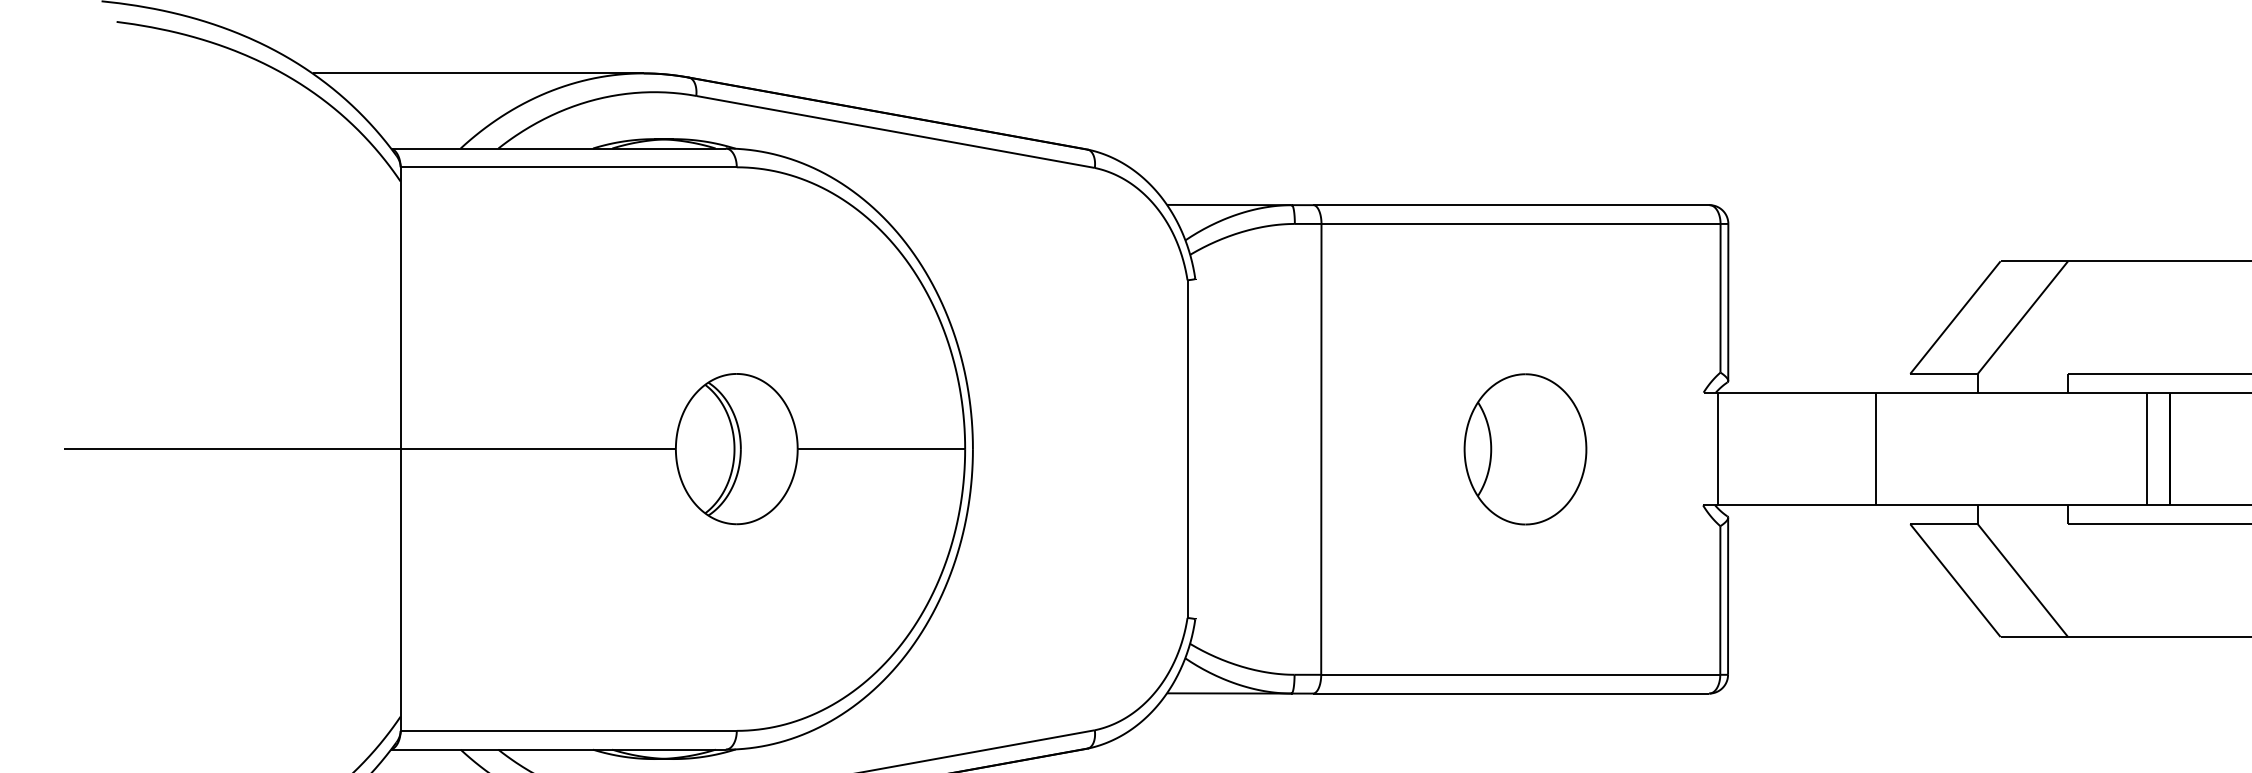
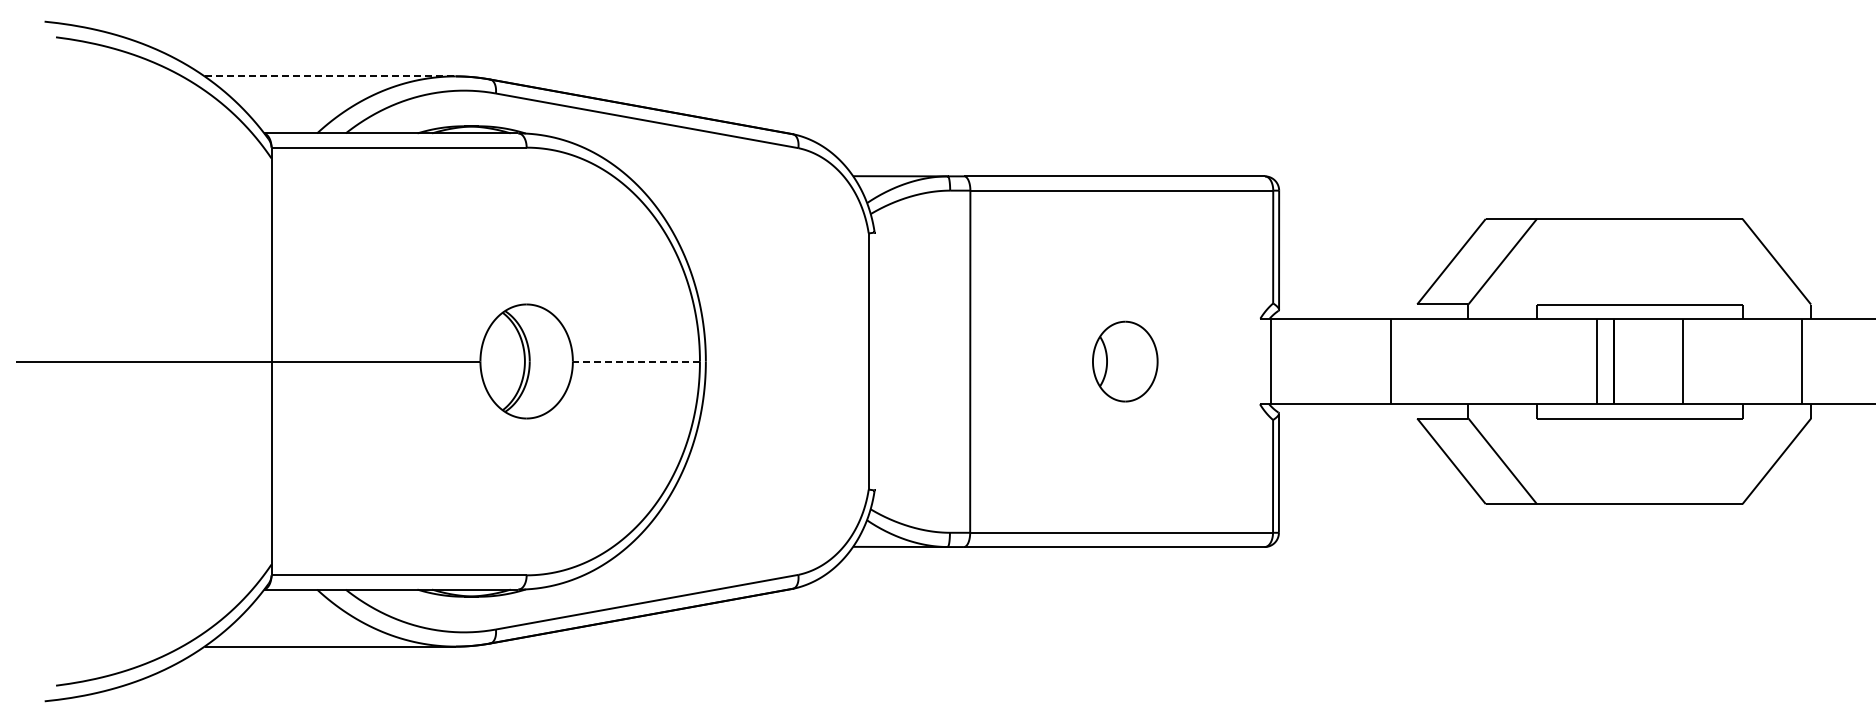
line: (478, 73) -> (330, 76), solid -> dashed
line: (881, 449) -> (636, 361), solid -> dashed
part: (1525, 449) -> (1125, 361), size x0.7

